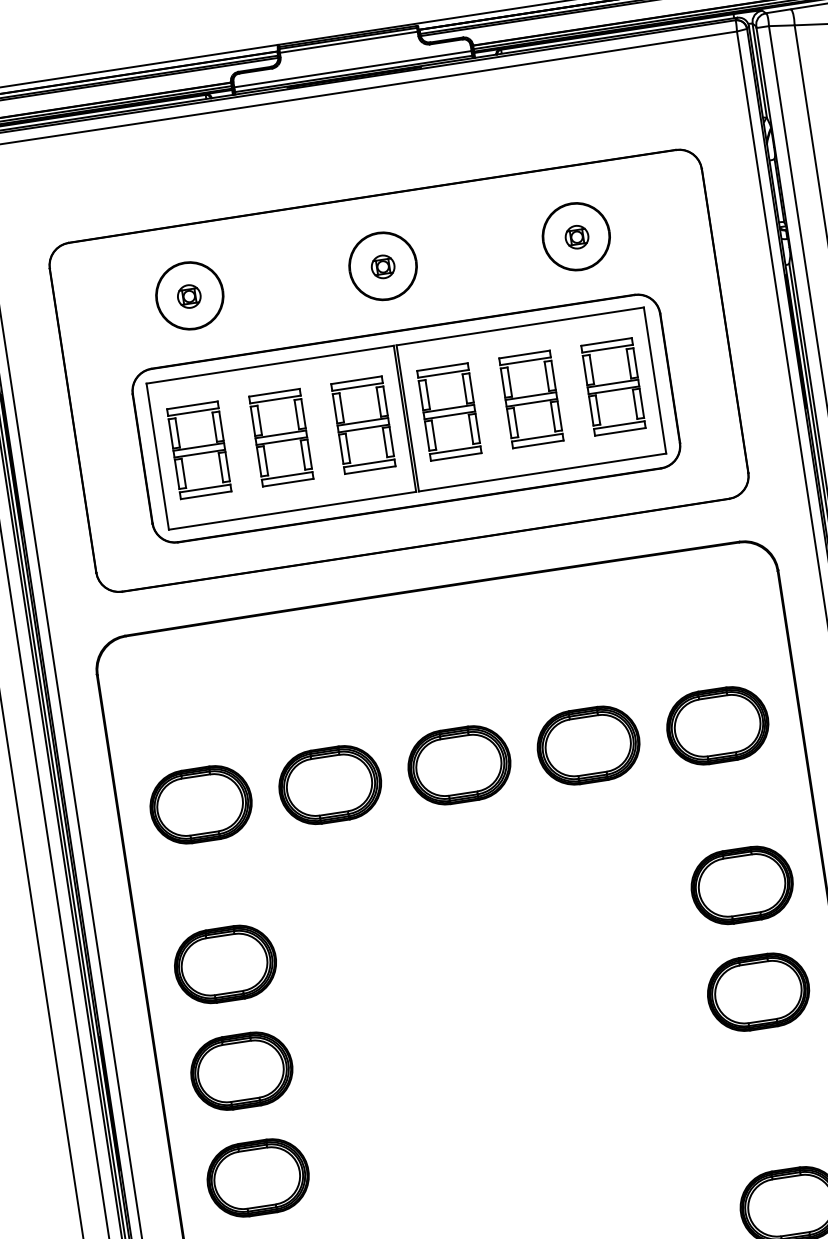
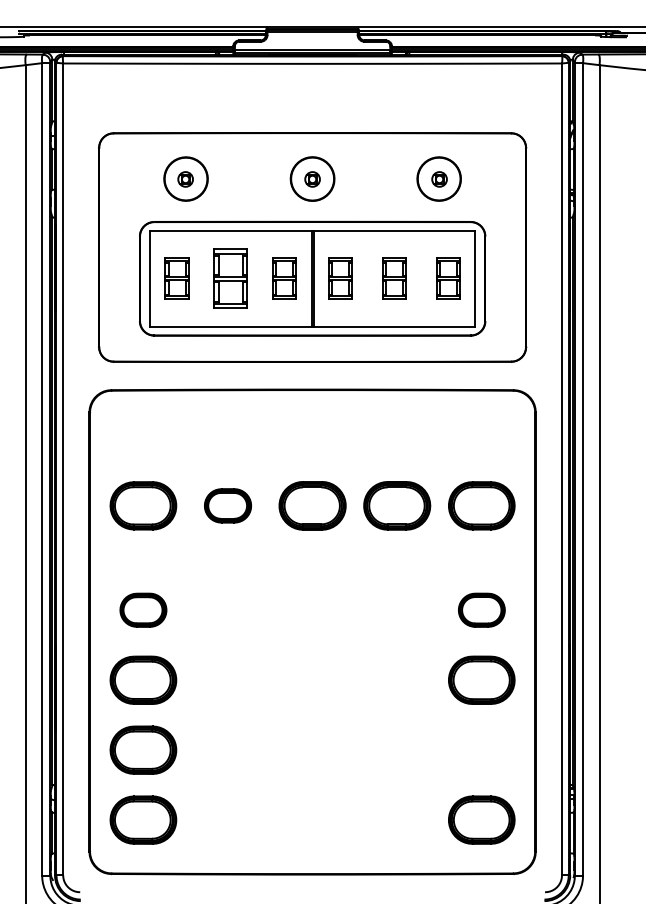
part: (613, 386) -> (448, 278), size x0.7
part: (531, 399) -> (394, 278), size x0.7
part: (448, 411) -> (340, 278), size x0.7
part: (363, 424) -> (284, 278), size x0.7
part: (198, 449) -> (176, 278), size x0.7
part: (329, 784) -> (227, 505), size x0.7
part: (741, 884) -> (481, 609), size x0.7
part: (225, 963) -> (143, 609), size x0.7

